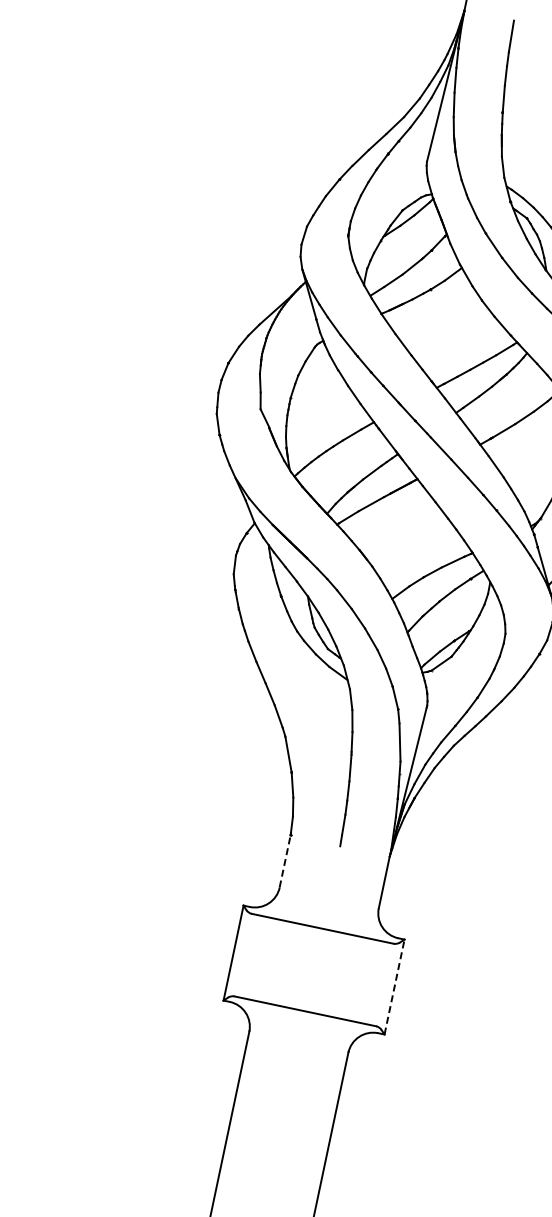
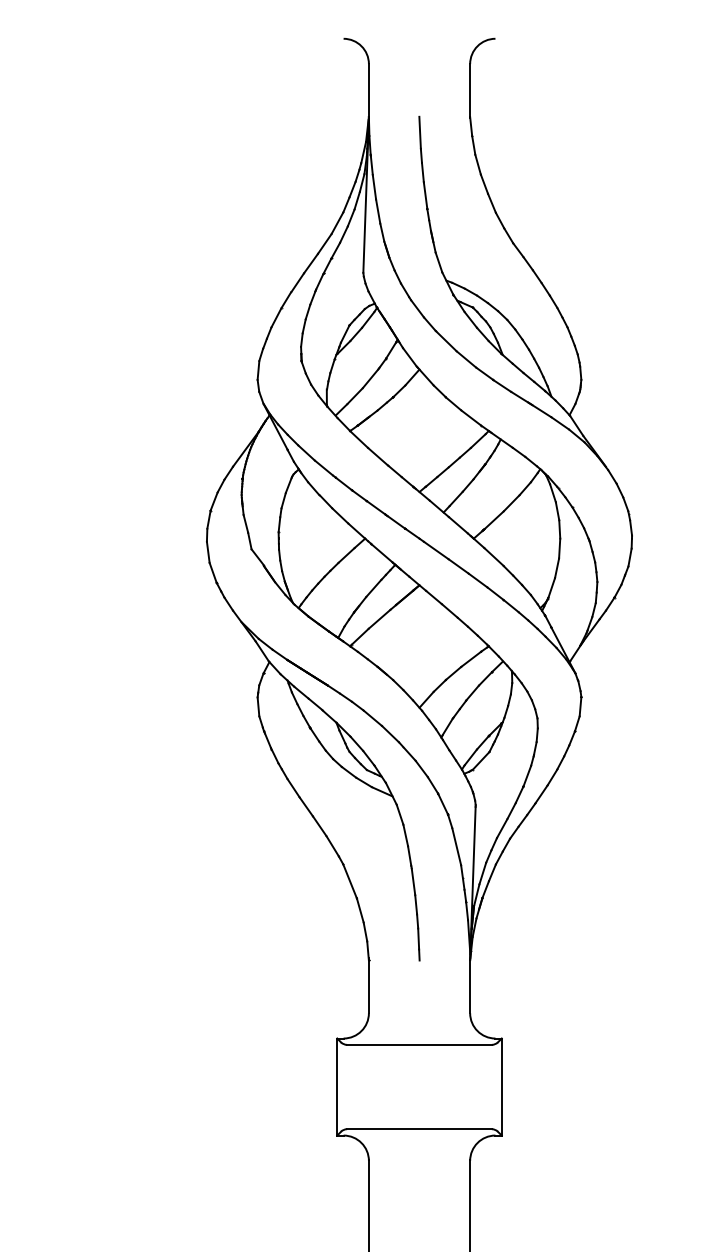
line: (284, 861) -> (368, 986), dashed -> solid
line: (394, 987) -> (501, 1087), dashed -> solid

